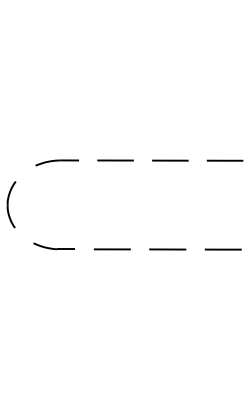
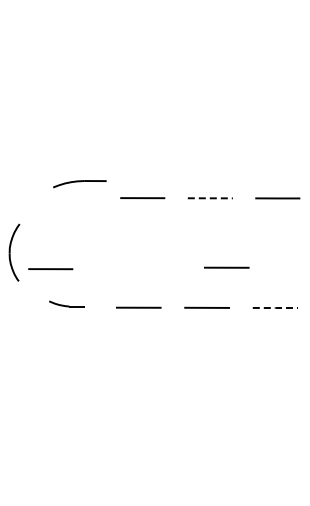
line: (170, 160) -> (210, 198), solid -> dashed
part: (56, 163) -> (79, 184), moved
line: (183, 216) -> (226, 267), added
line: (40, 218) -> (50, 269), added
part: (53, 245) -> (66, 303), size x0.7
line: (223, 250) -> (275, 308), solid -> dashed

